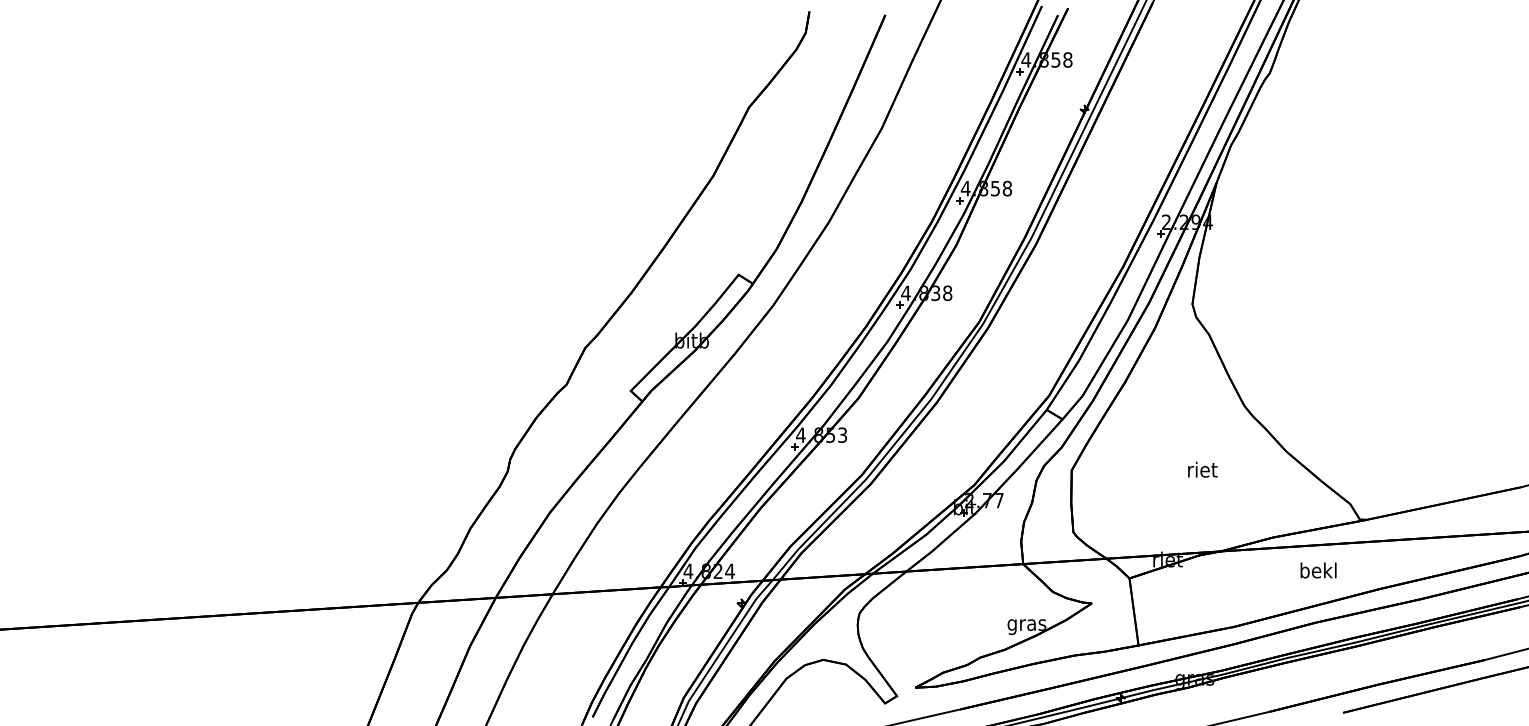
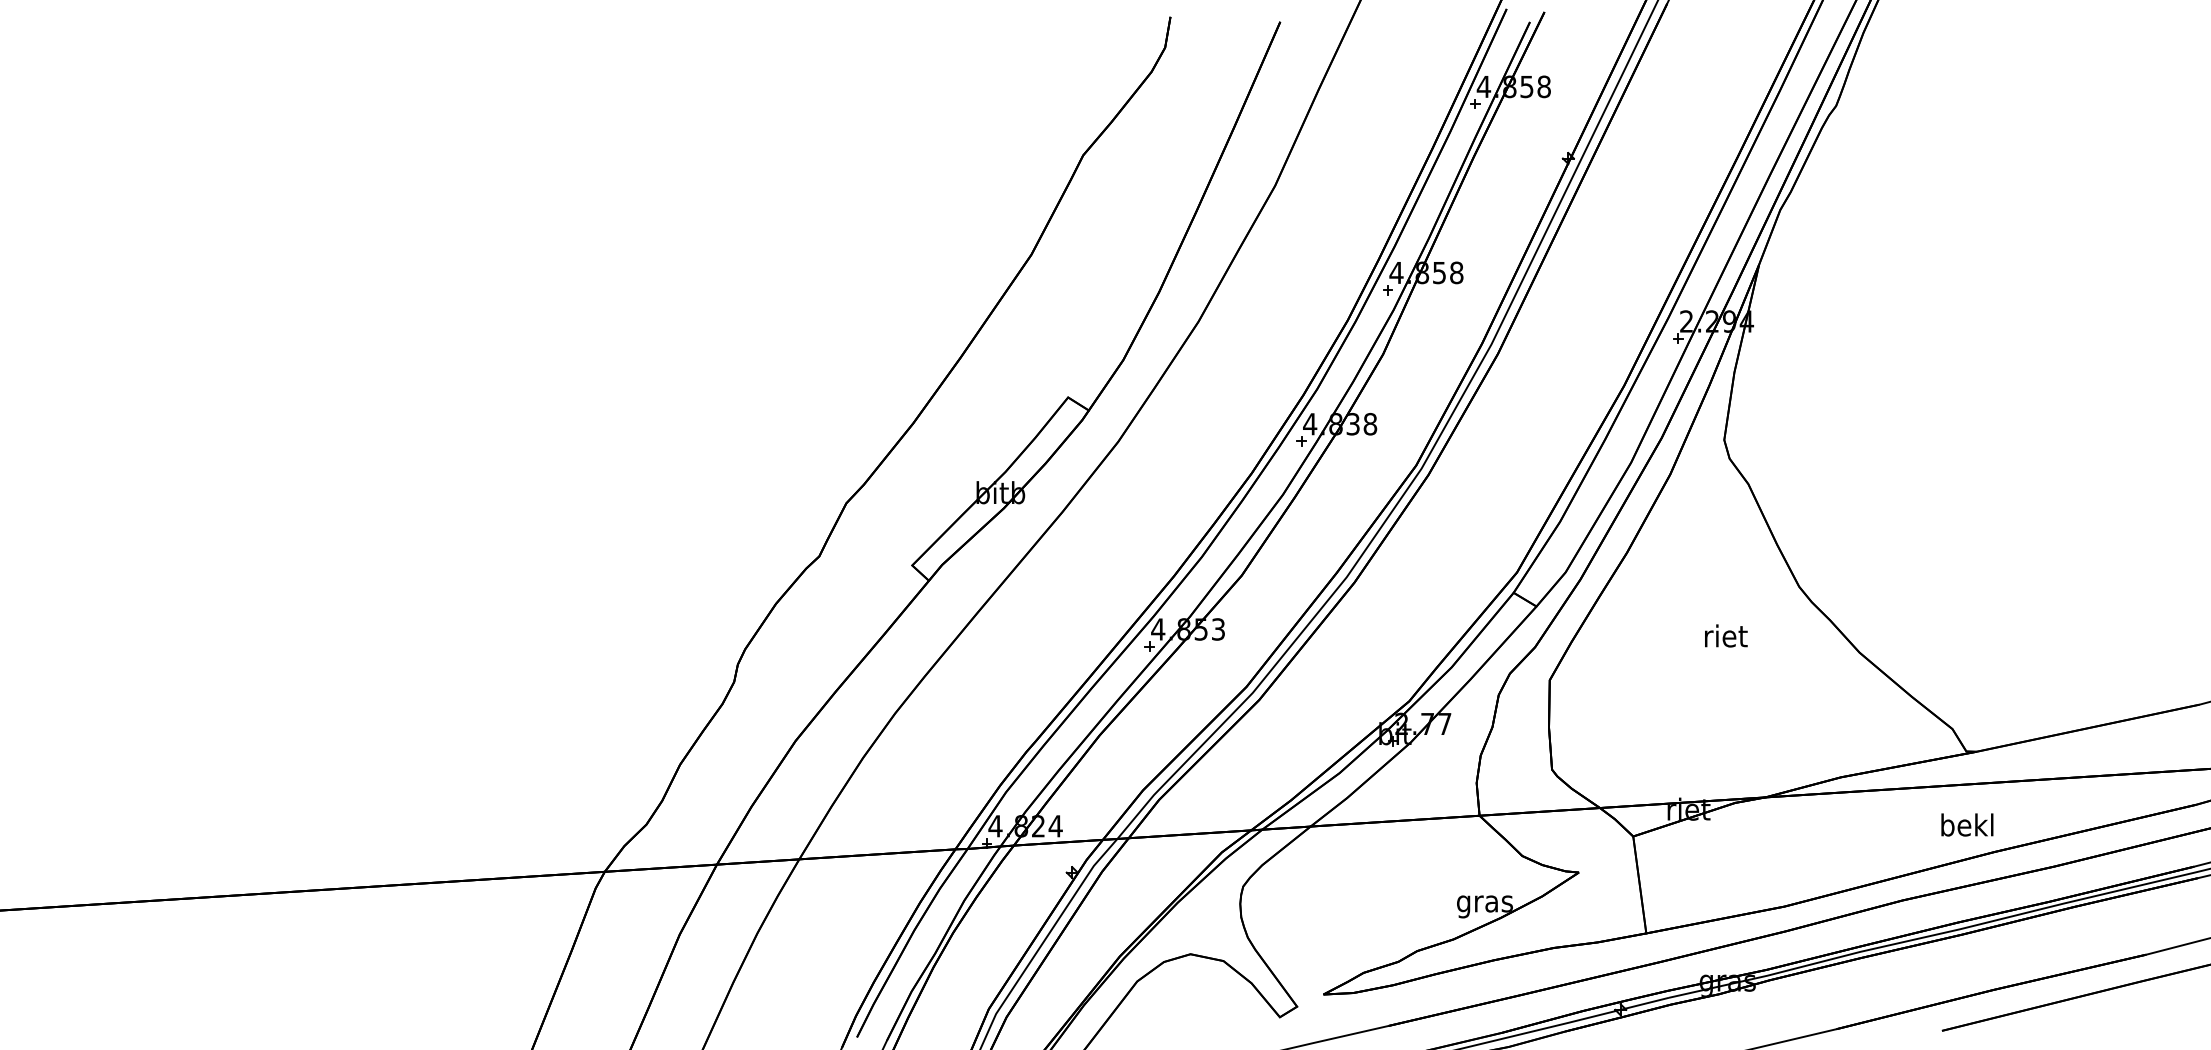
text: (1202, 469) -> (1725, 635), moved
text: (1318, 570) -> (1967, 825), moved

